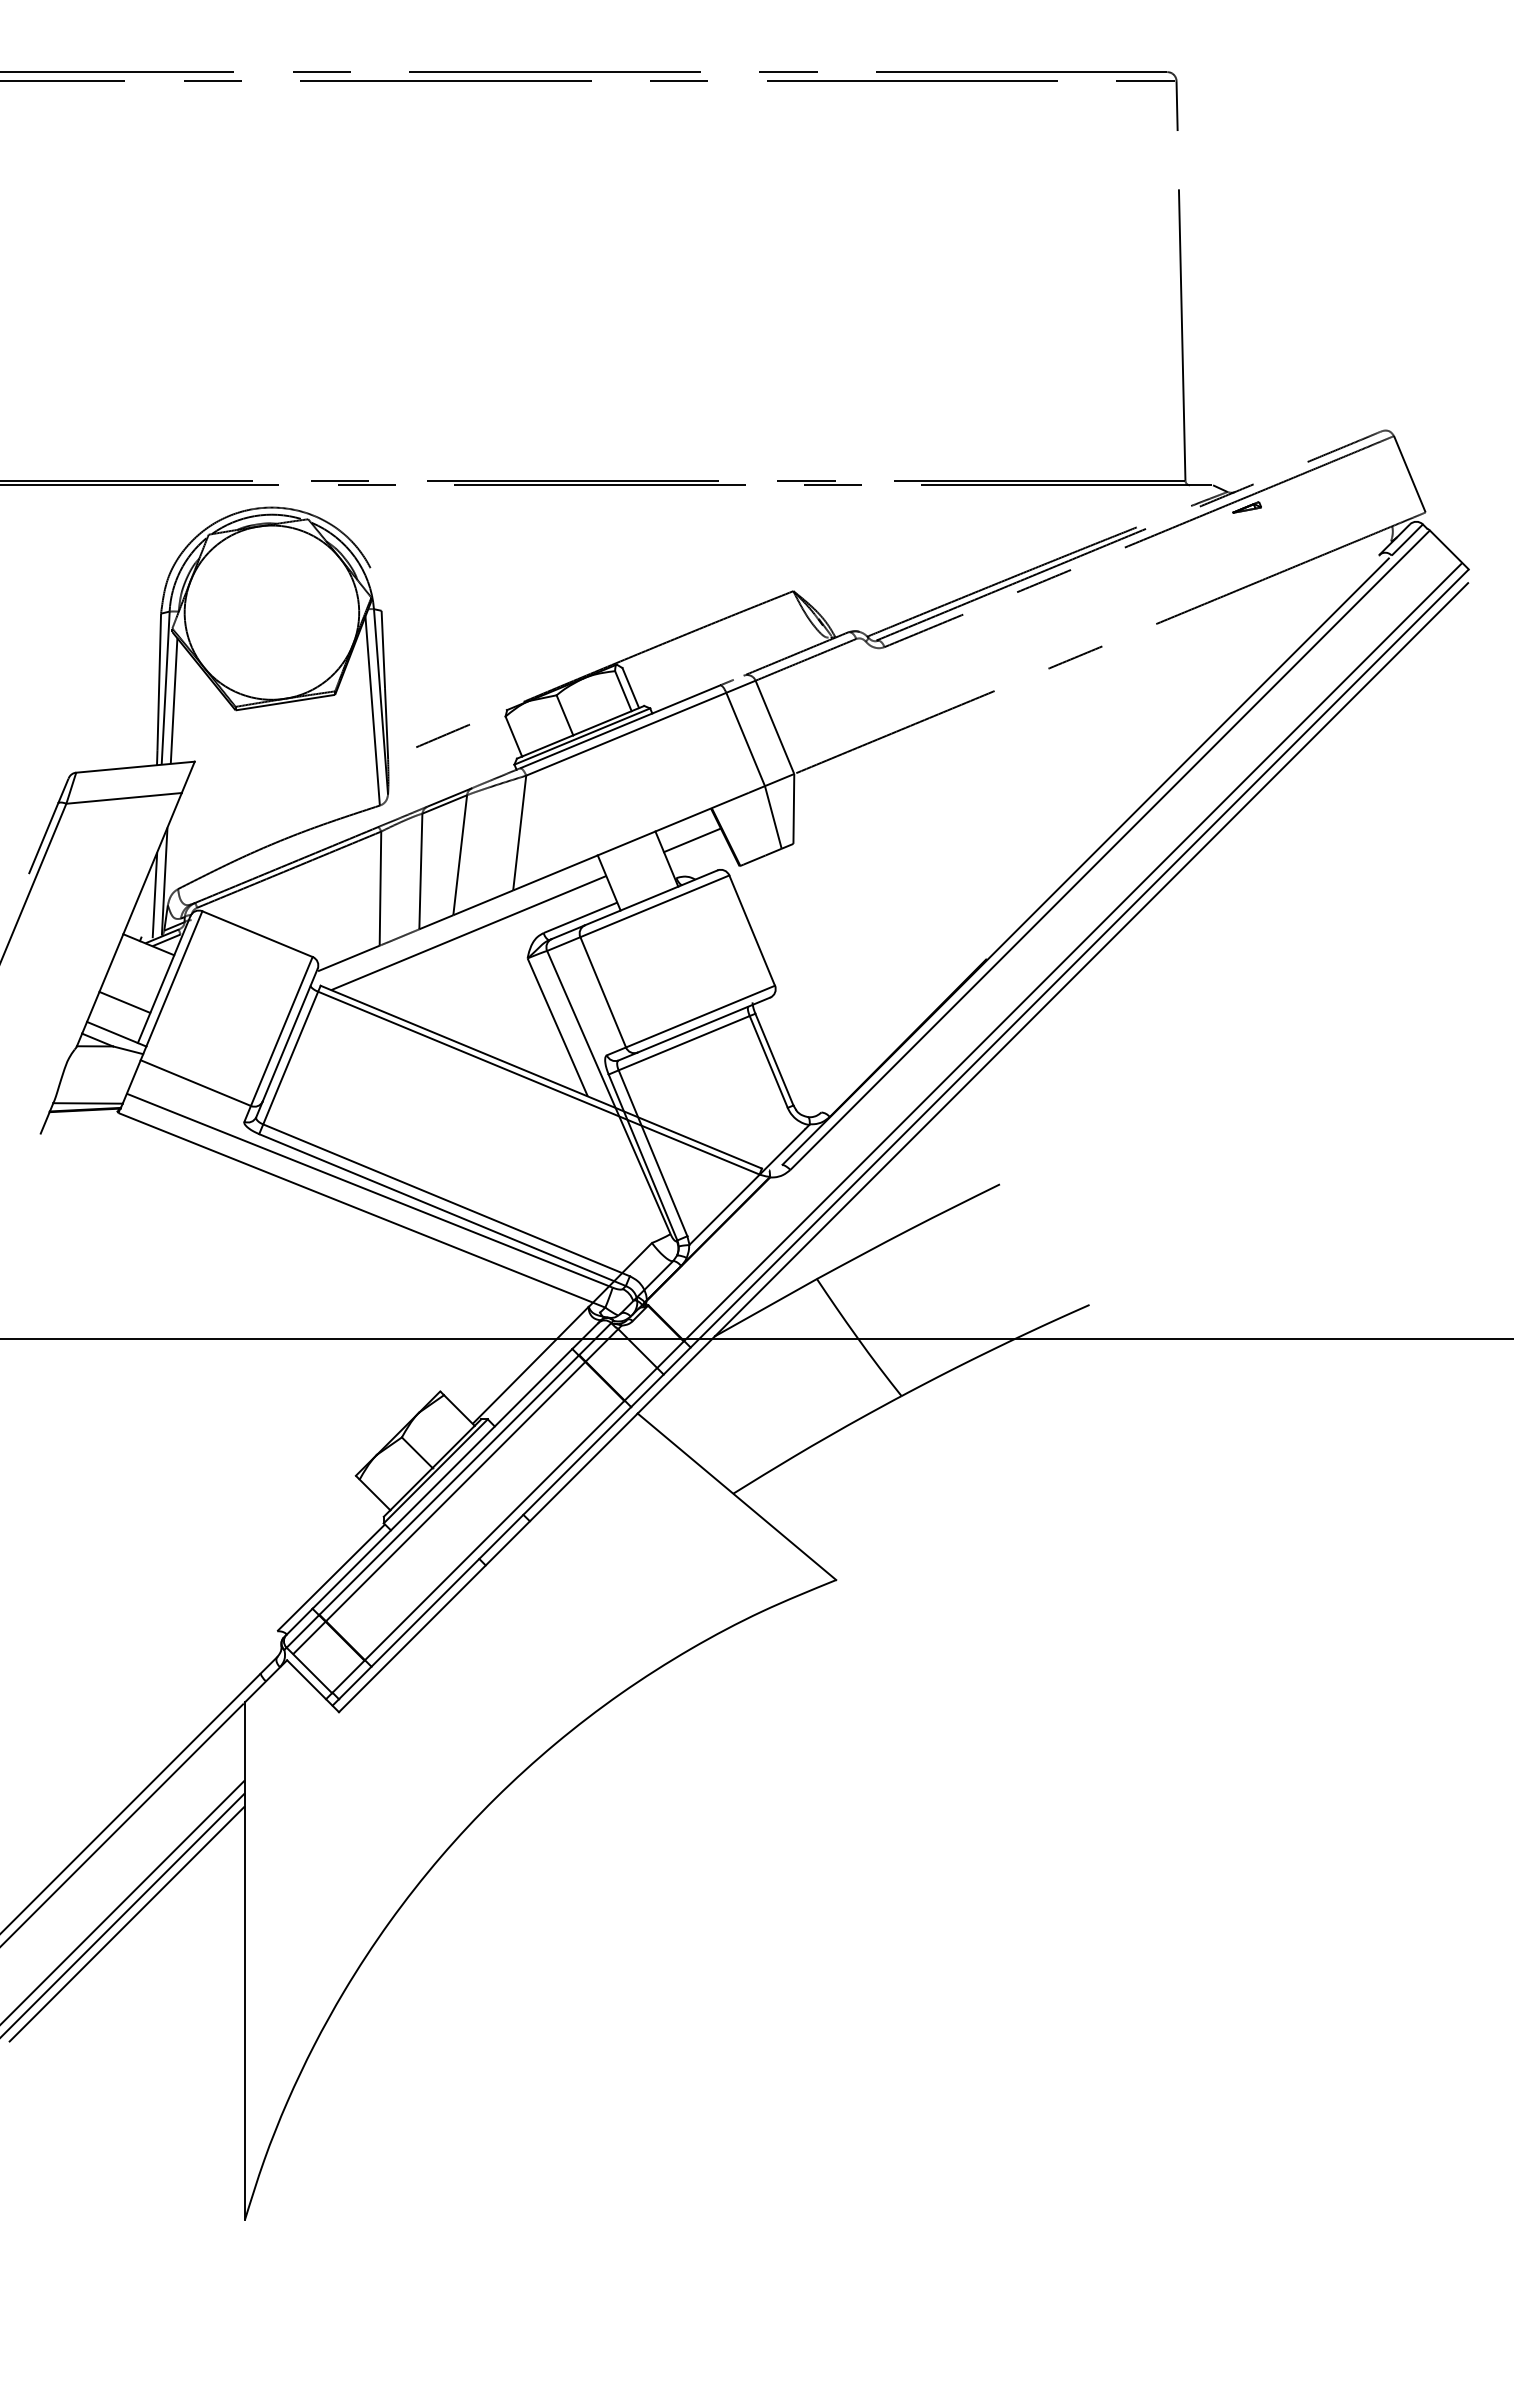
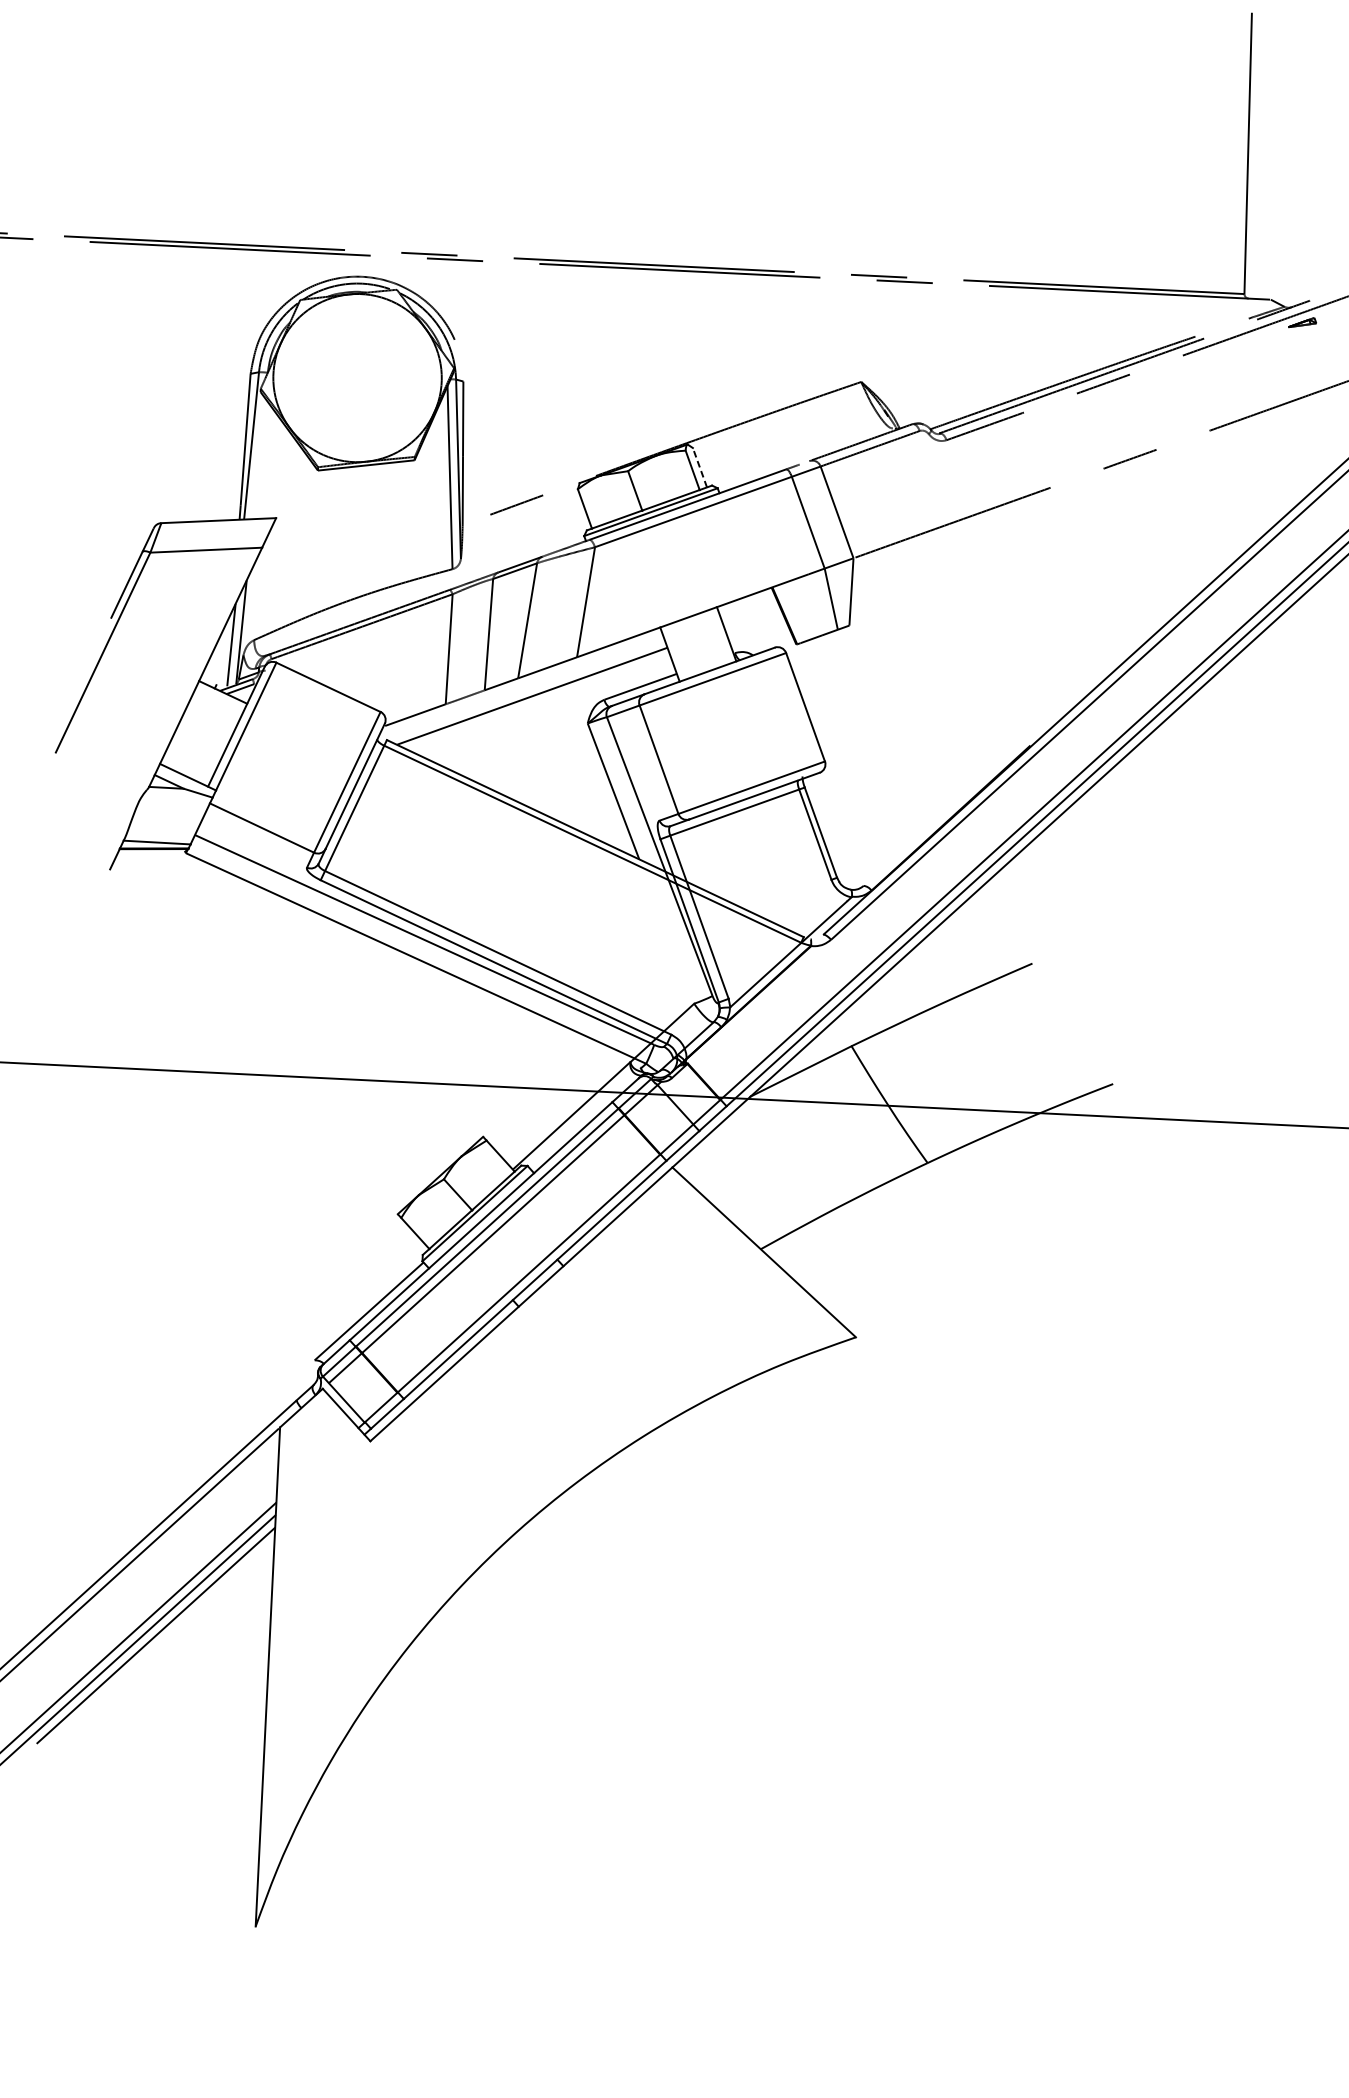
line: (630, 688) -> (699, 468), solid -> dashed
line: (173, 700) -> (258, 458), removed
line: (691, 840) -> (751, 617), removed
line: (124, 1001) -> (197, 746), removed

